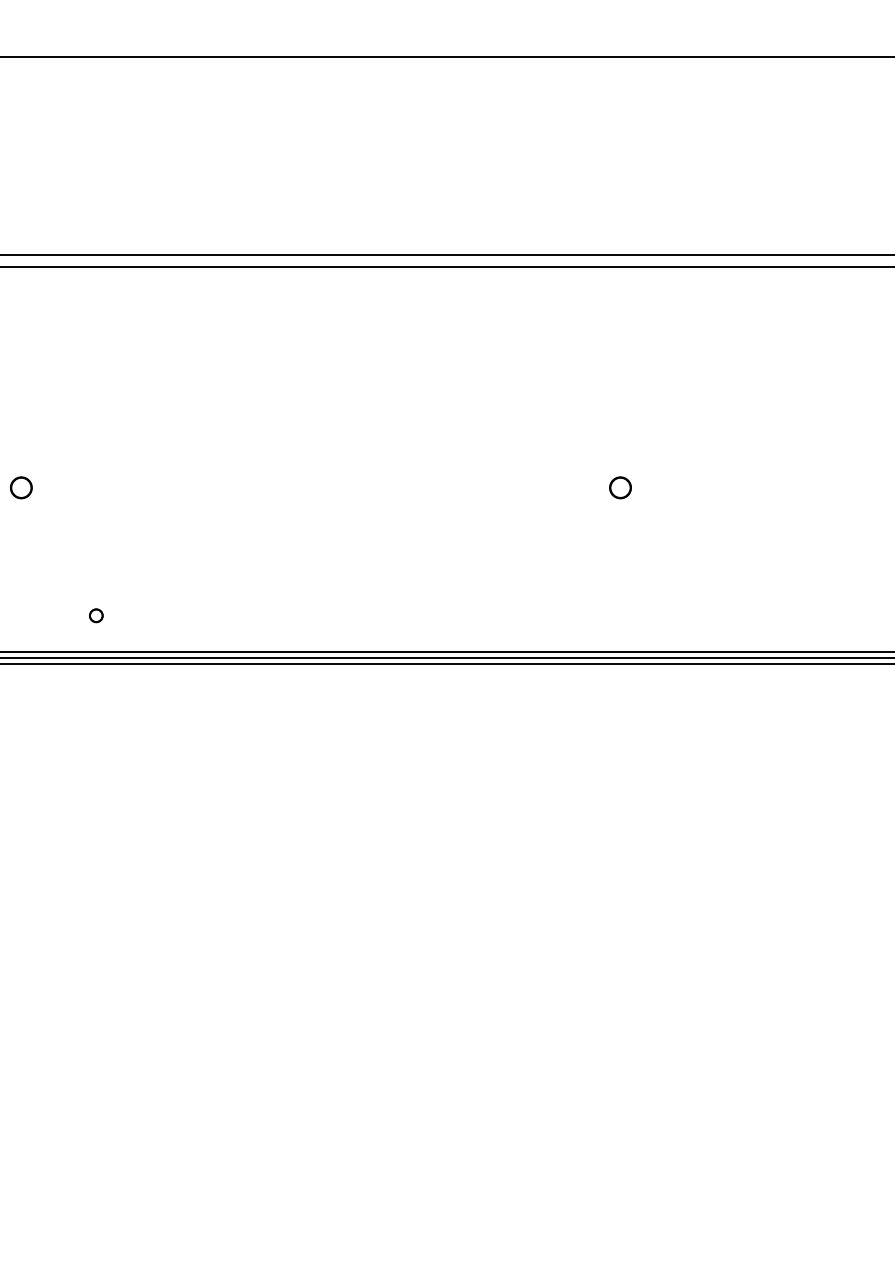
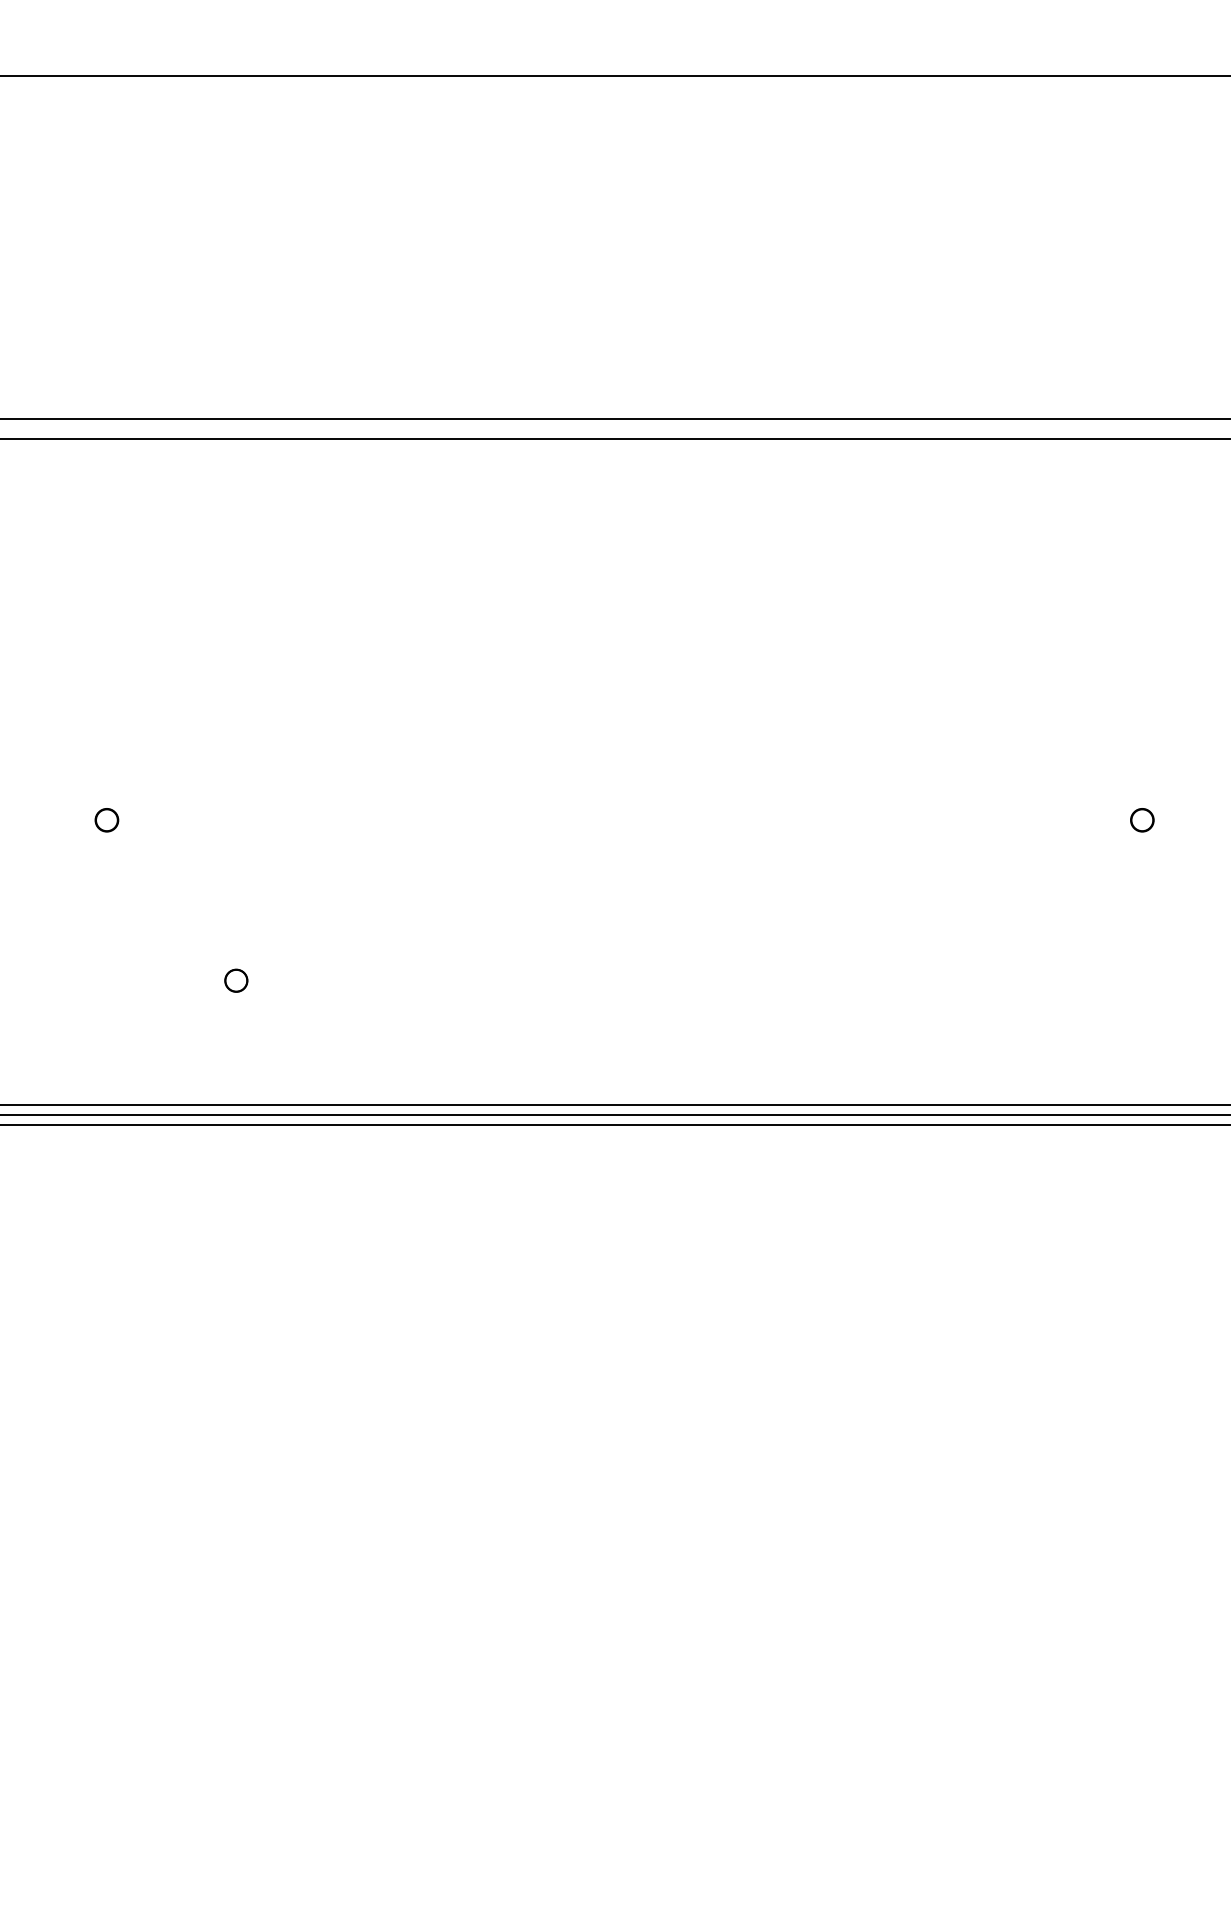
circle: (21, 487) -> (107, 819), size x0.62
circle: (620, 487) -> (1142, 819), size x0.62
part: (96, 615) -> (236, 980), moved

